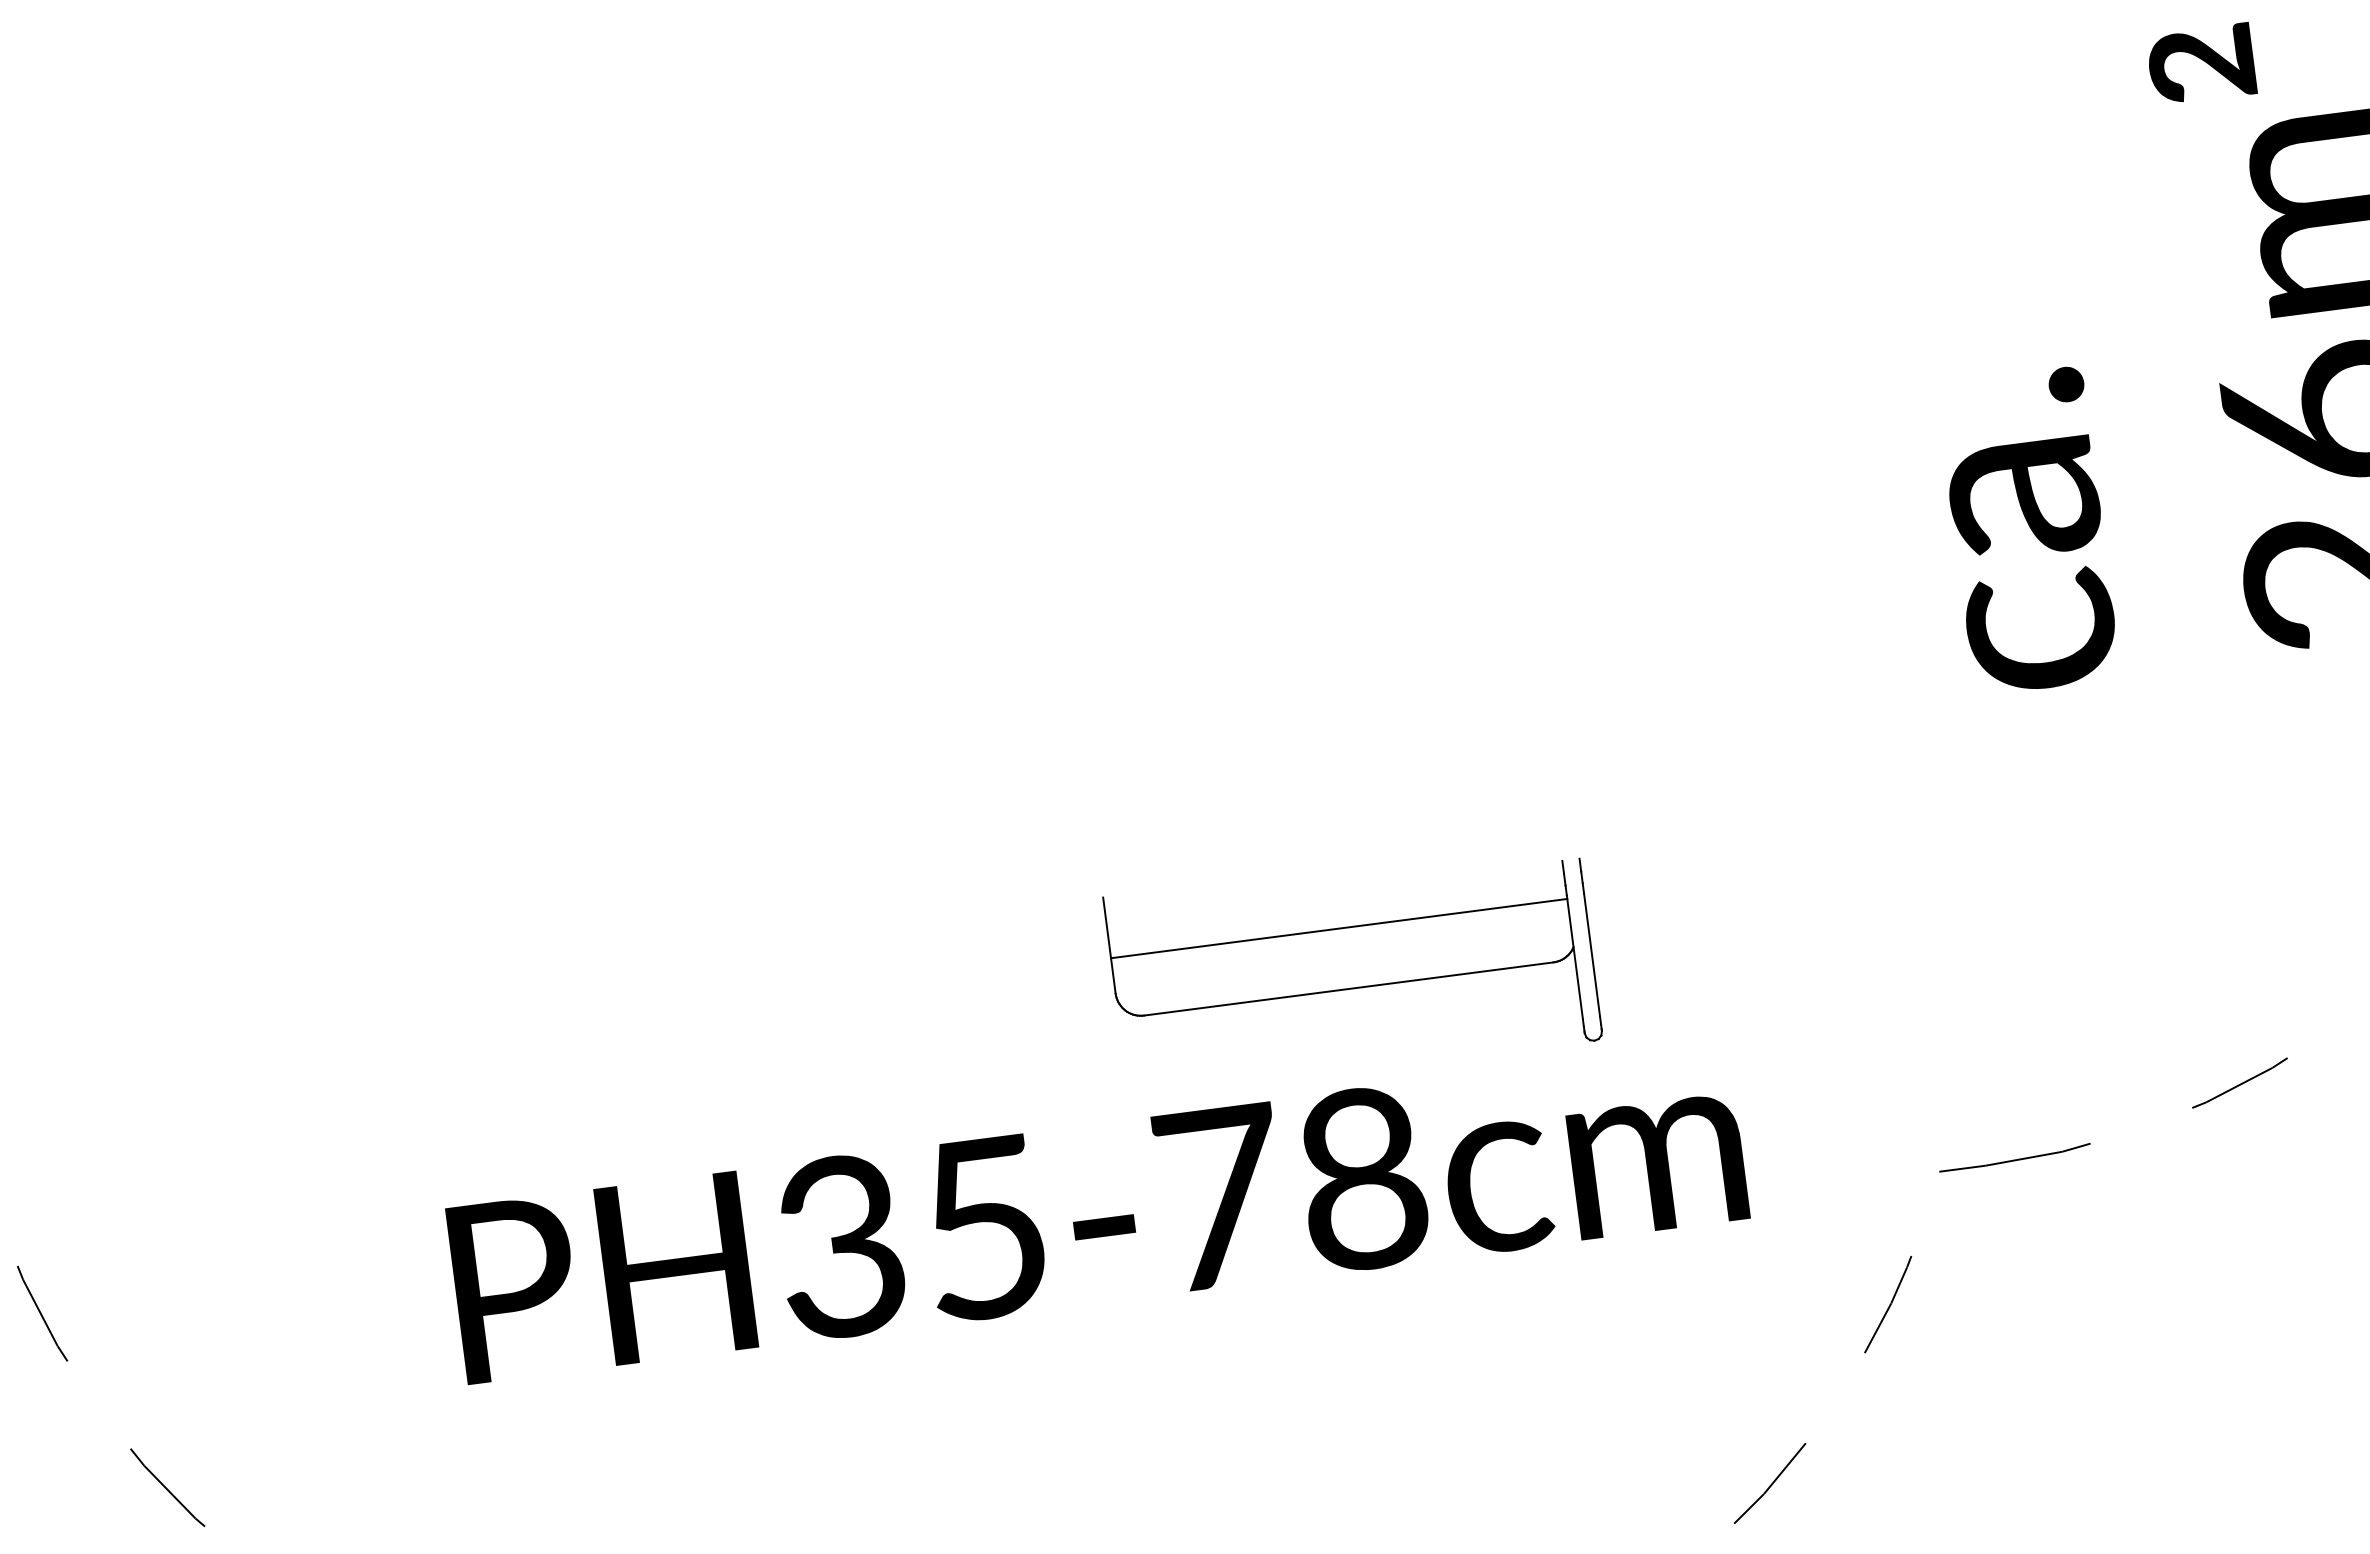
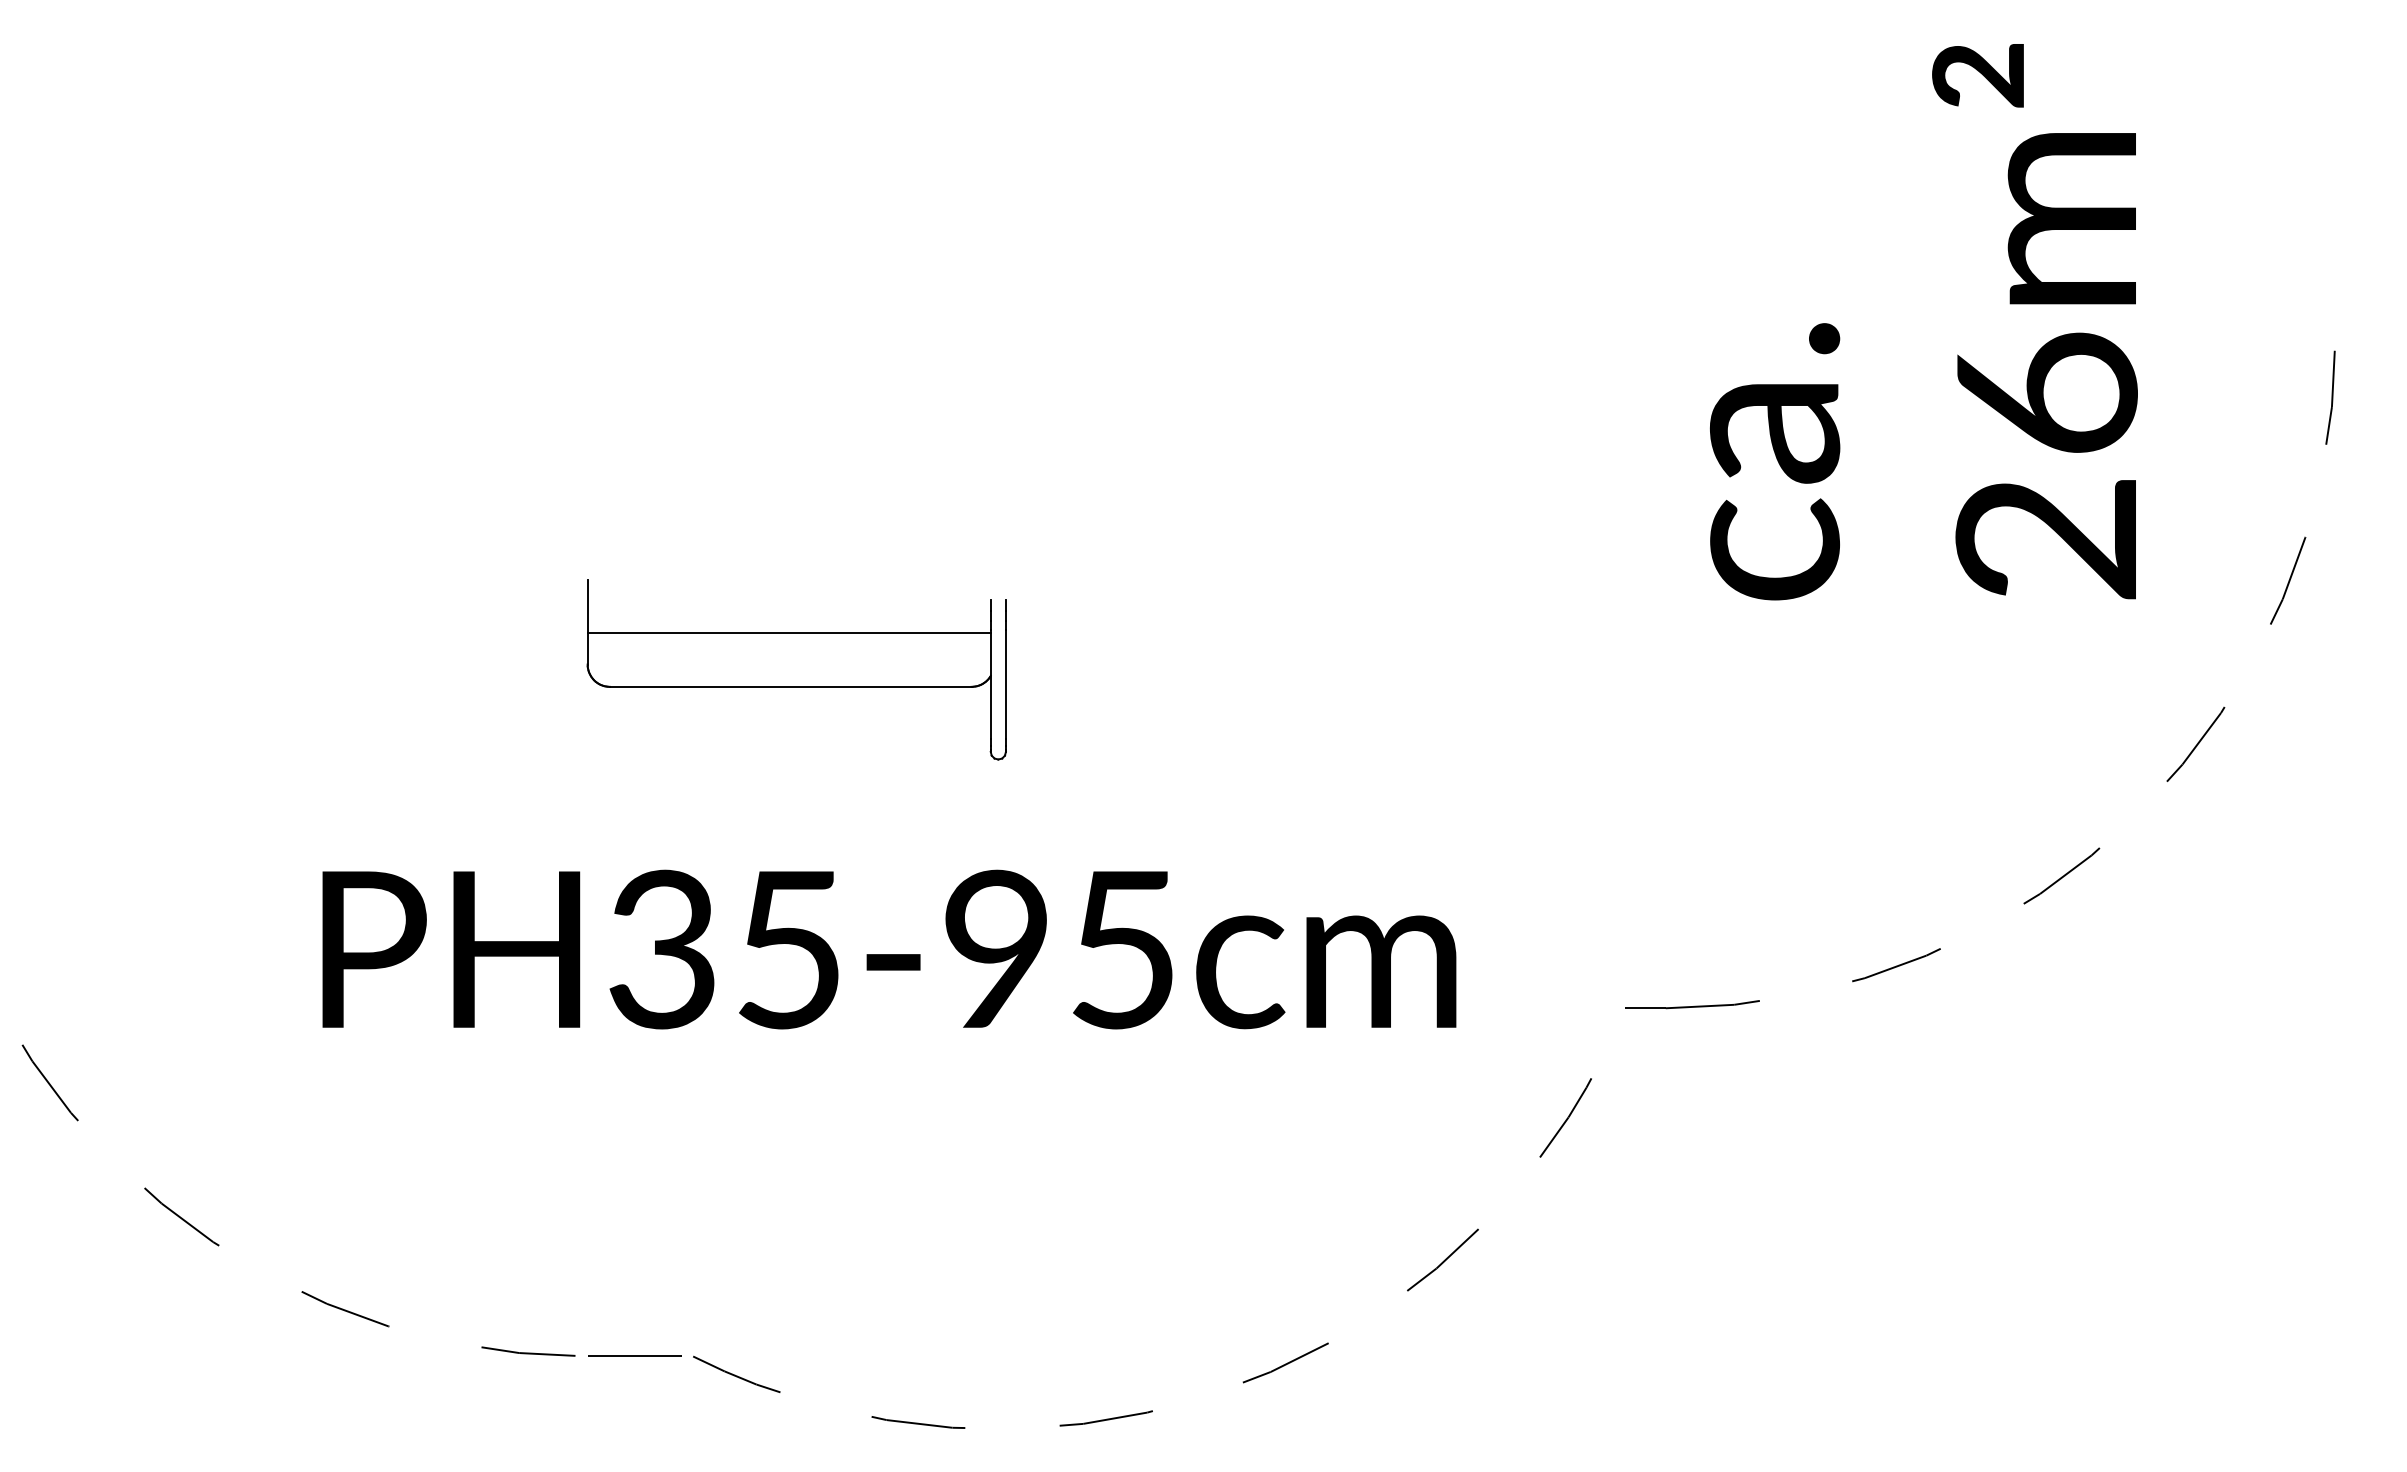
part: (1352, 968) -> (796, 669), moved
text: (1291, 1188) -> (1060, 949), PH35-78cm -> PH35-95cm

